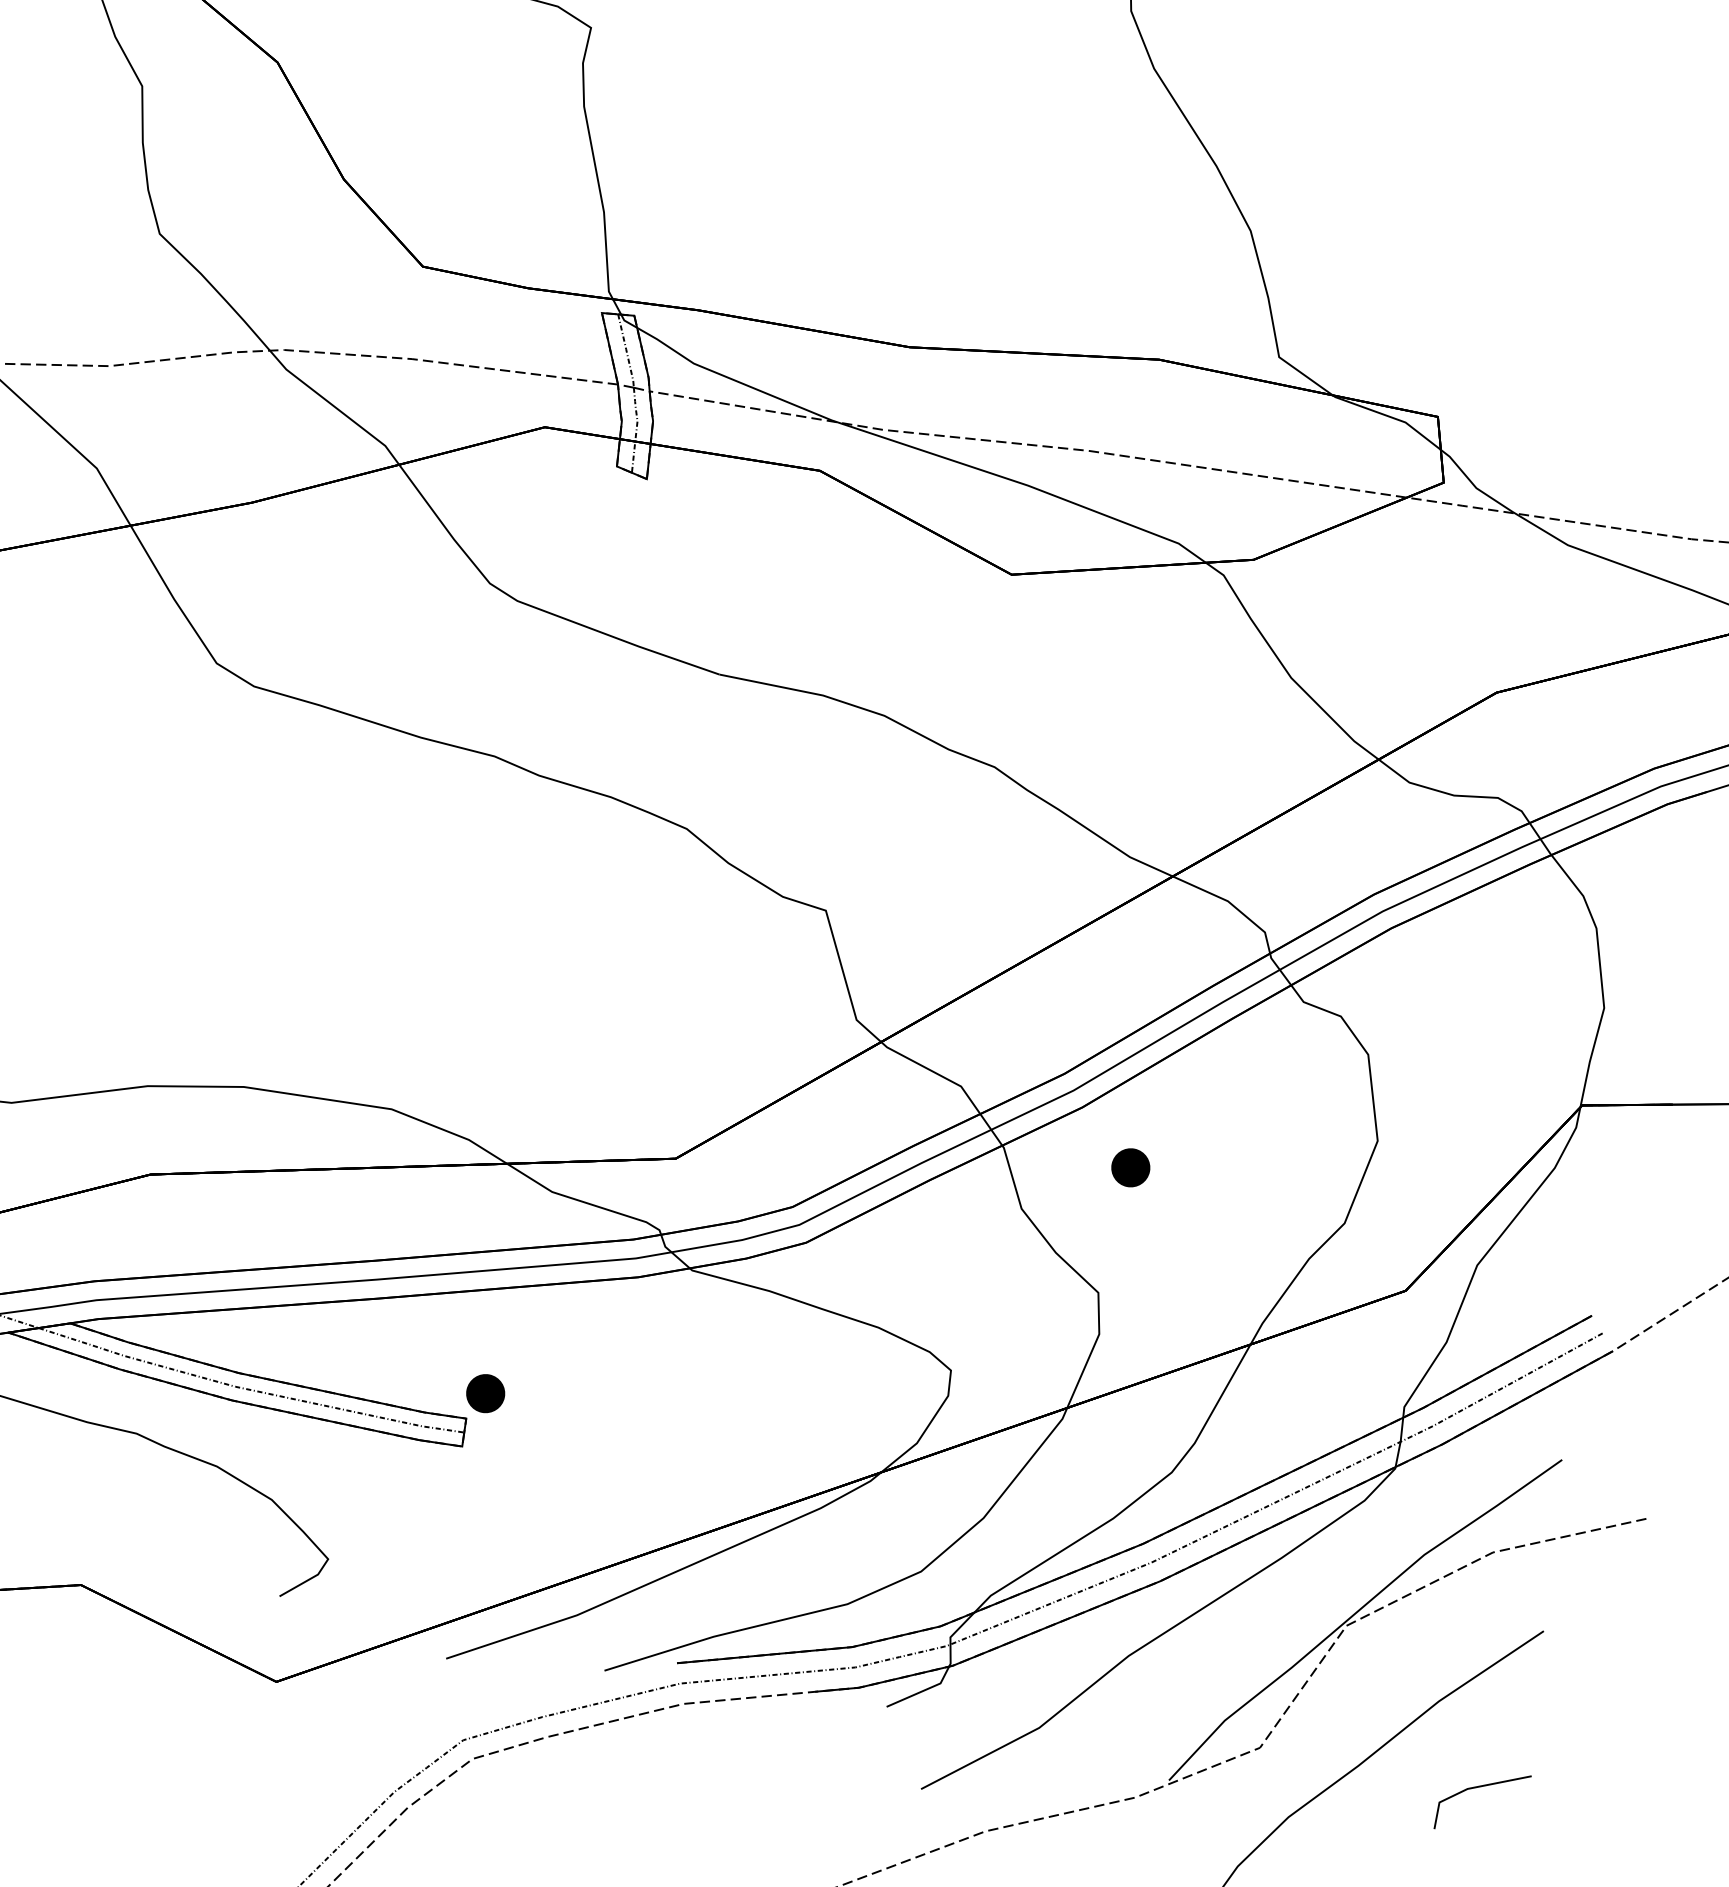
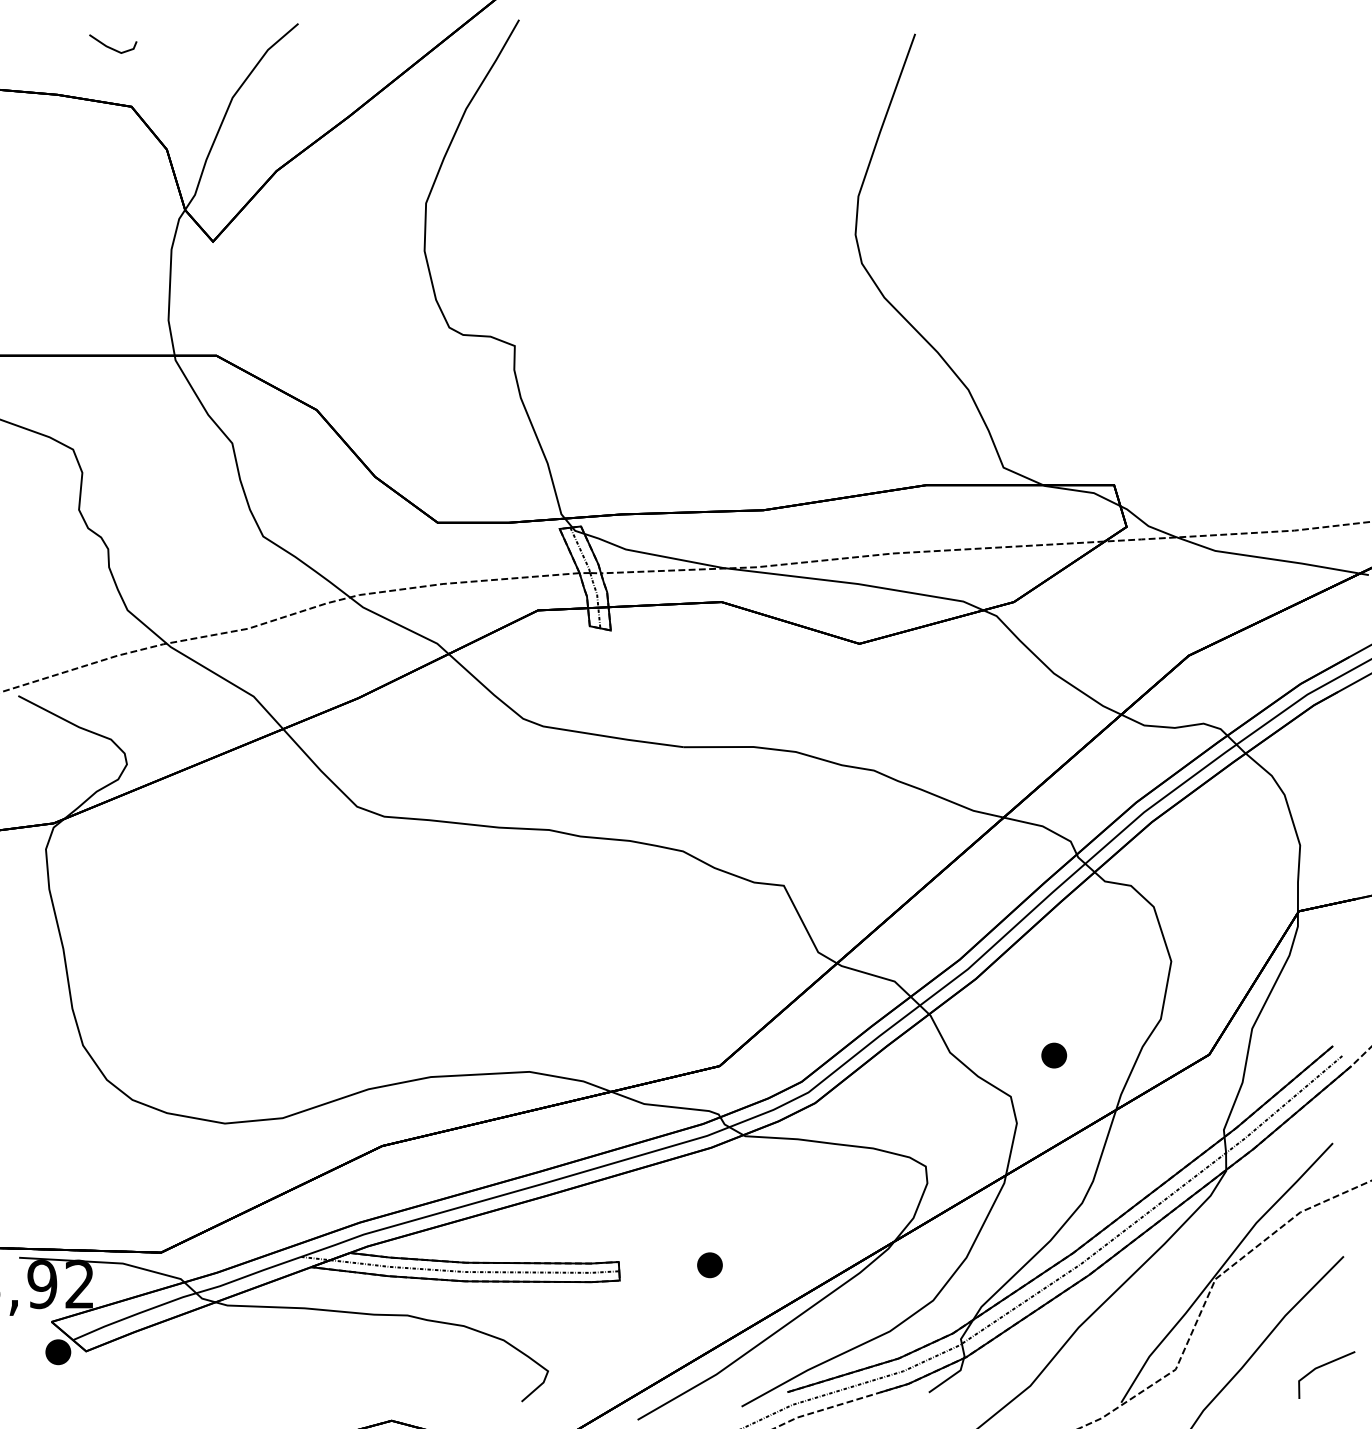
part: (1131, 1167) -> (1054, 1055), moved
part: (484, 1393) -> (709, 1265), moved

